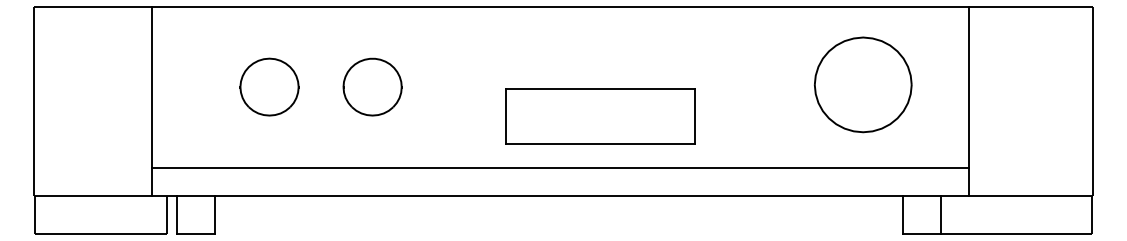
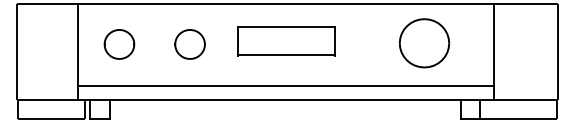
part: (863, 85) -> (424, 43), moved
part: (269, 87) -> (119, 44), moved
part: (600, 116) -> (286, 41), moved

